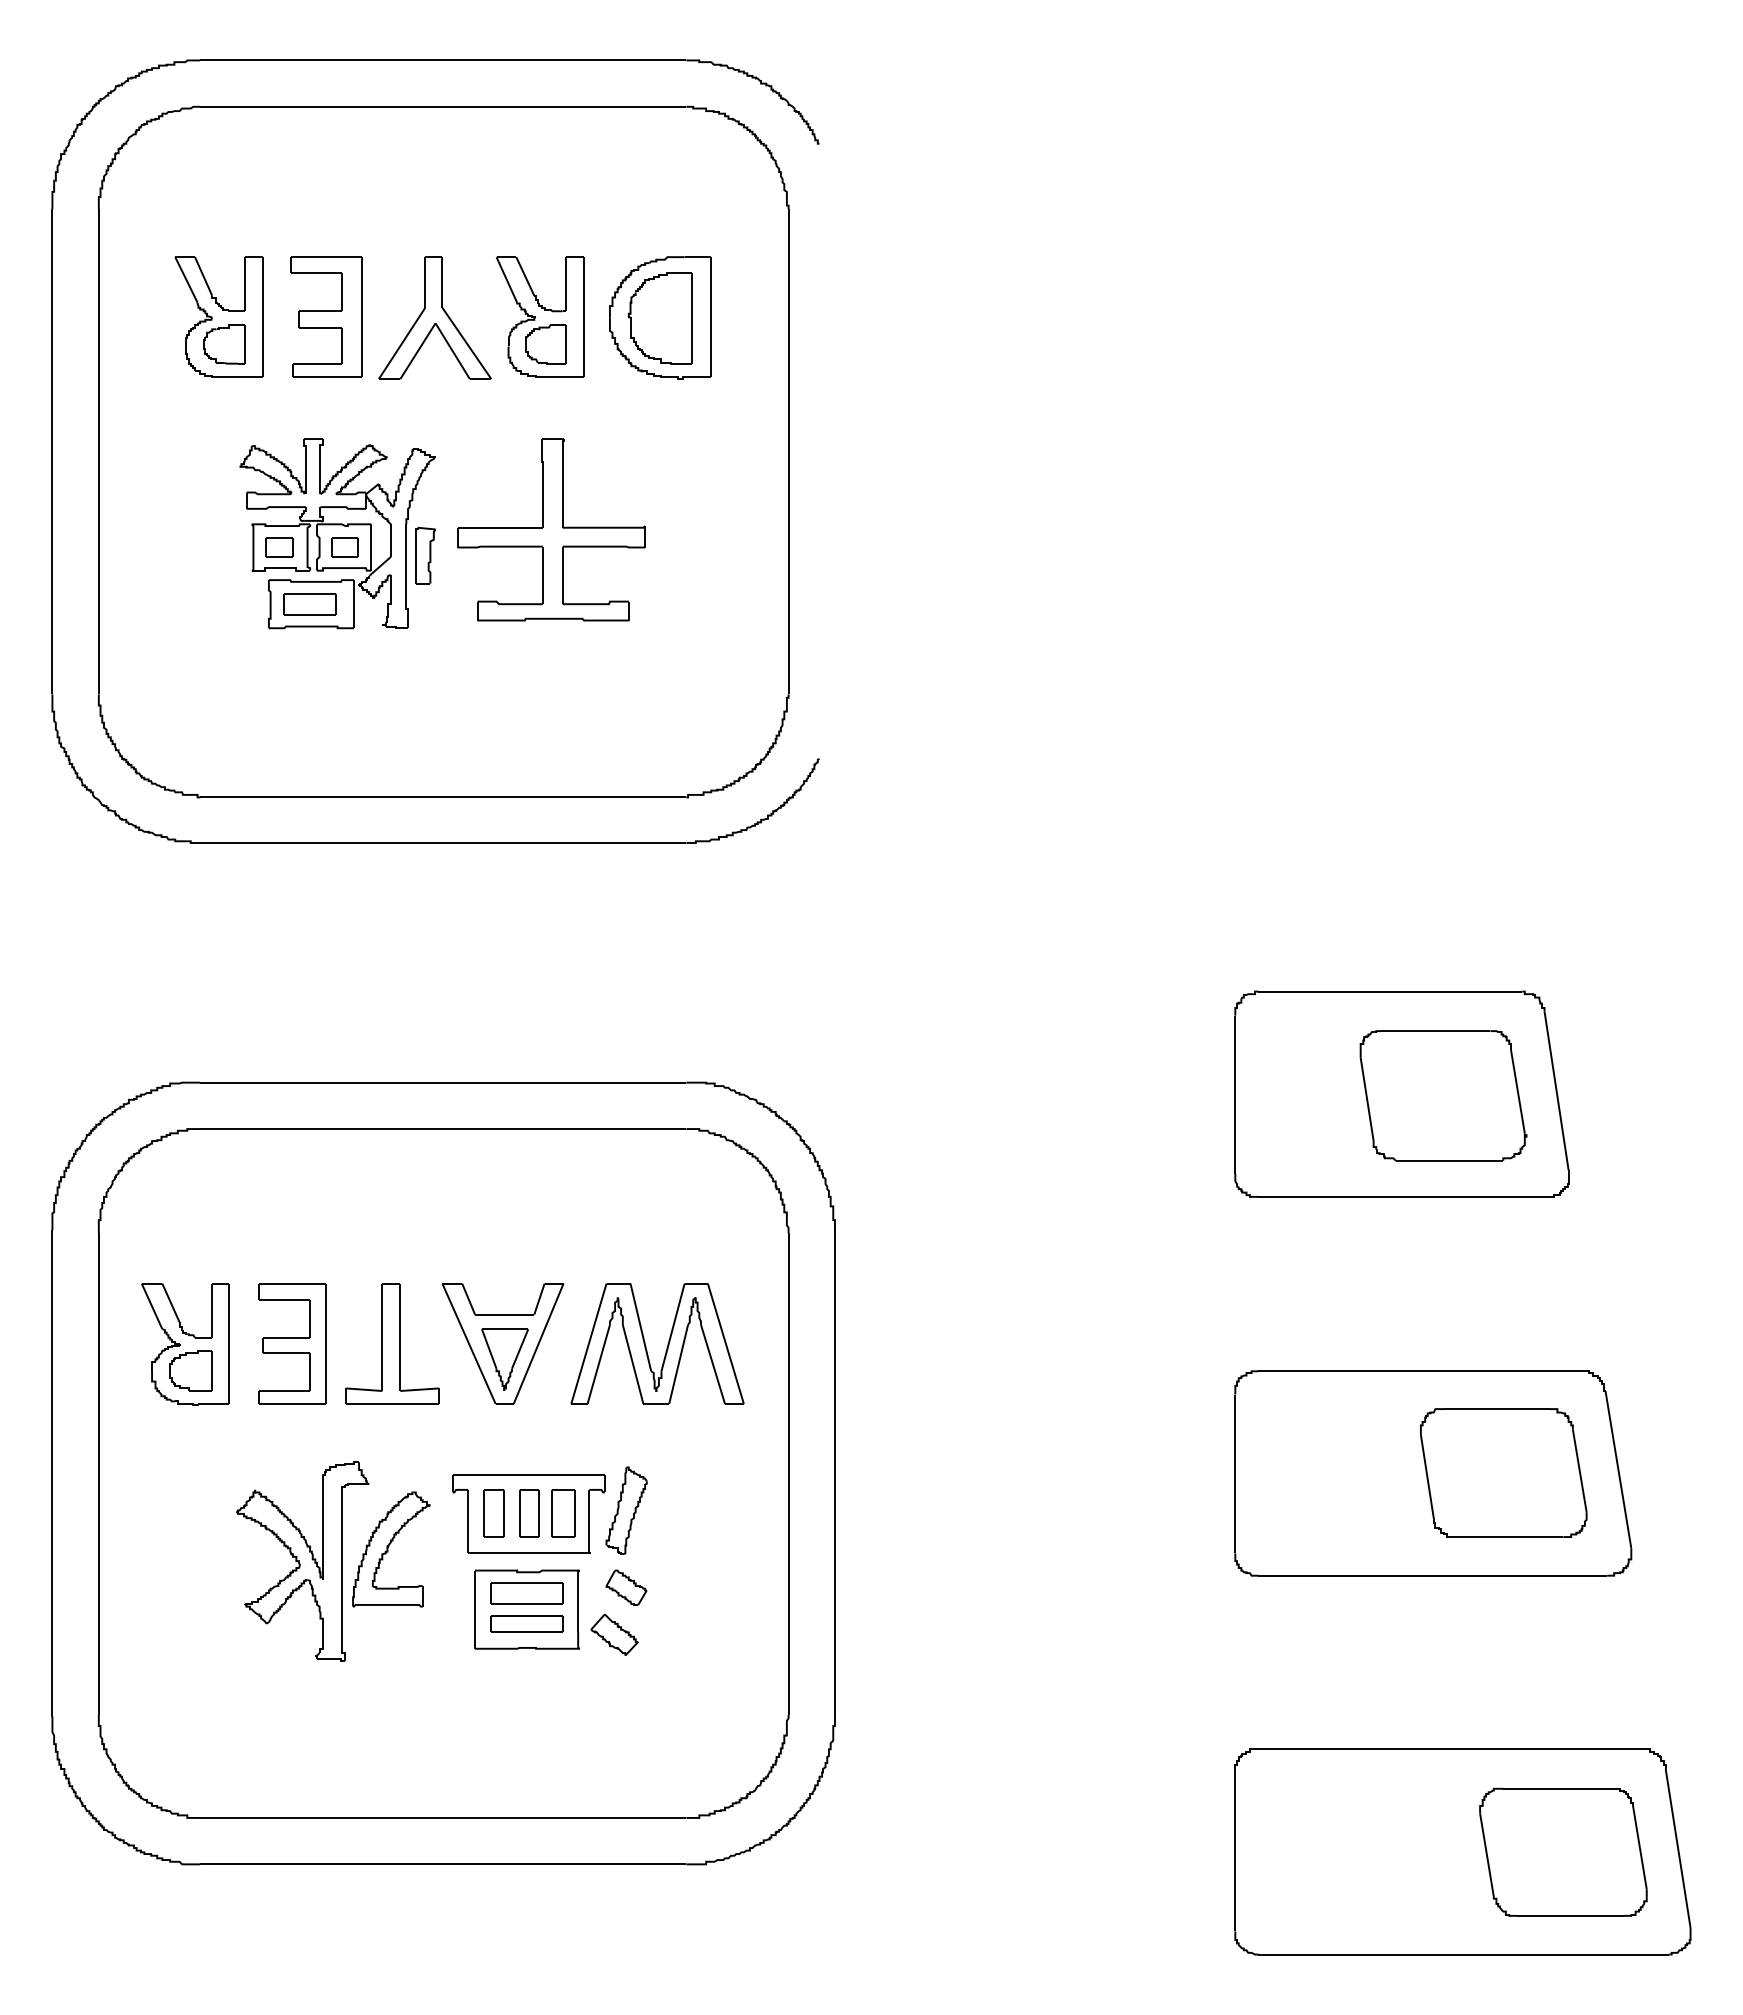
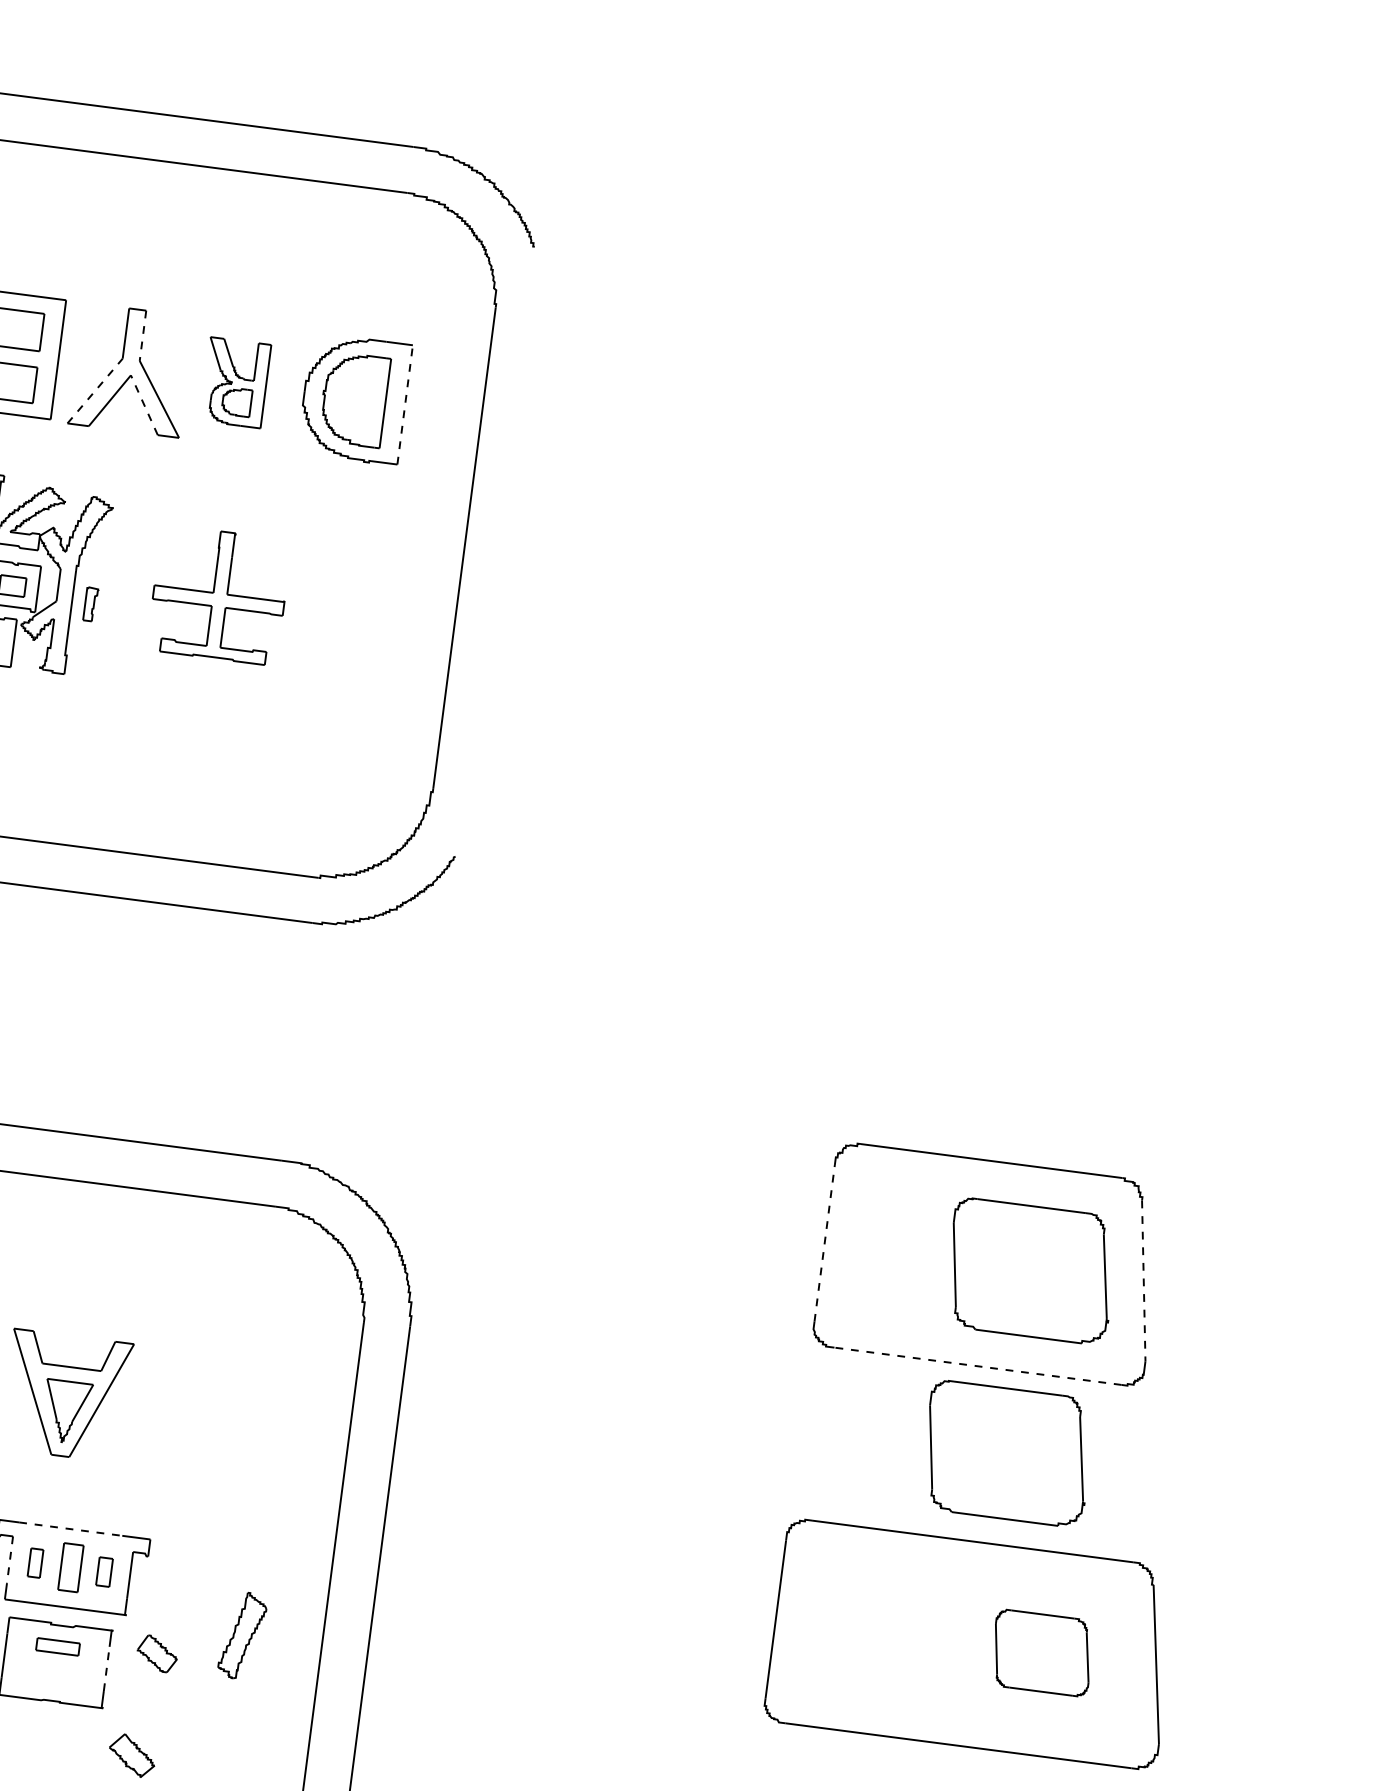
line: (442, 282) -> (143, 335), solid -> dashed
part: (539, 316) -> (234, 382), size x0.7
line: (711, 316) -> (405, 404), solid -> dashed
line: (402, 343) -> (95, 391), solid -> dashed
line: (452, 351) -> (144, 405), solid -> dashed
part: (551, 529) -> (219, 594), size x0.7
part: (425, 555) -> (91, 604), size x0.6
line: (1556, 1091) -> (1143, 1281), solid -> dashed
line: (1235, 1094) -> (824, 1243), solid -> dashed
line: (1403, 1196) -> (978, 1365), solid -> dashed
part: (1443, 1279) -> (1007, 1453), added
part: (666, 1347) -> (228, 1420), removed
part: (1503, 1472) -> (1041, 1652), size x0.6
line: (524, 1475) -> (70, 1529), solid -> dashed
part: (626, 1510) -> (242, 1635), moved
line: (468, 1513) -> (10, 1559), solid -> dashed
part: (493, 1513) -> (35, 1563), size x0.6
part: (563, 1513) -> (104, 1572), size x0.6
part: (526, 1593) -> (57, 1646), size x0.6
line: (578, 1608) -> (107, 1668), solid -> dashed
part: (526, 1623) -> (53, 1676), removed
part: (614, 1634) -> (132, 1755), moved

